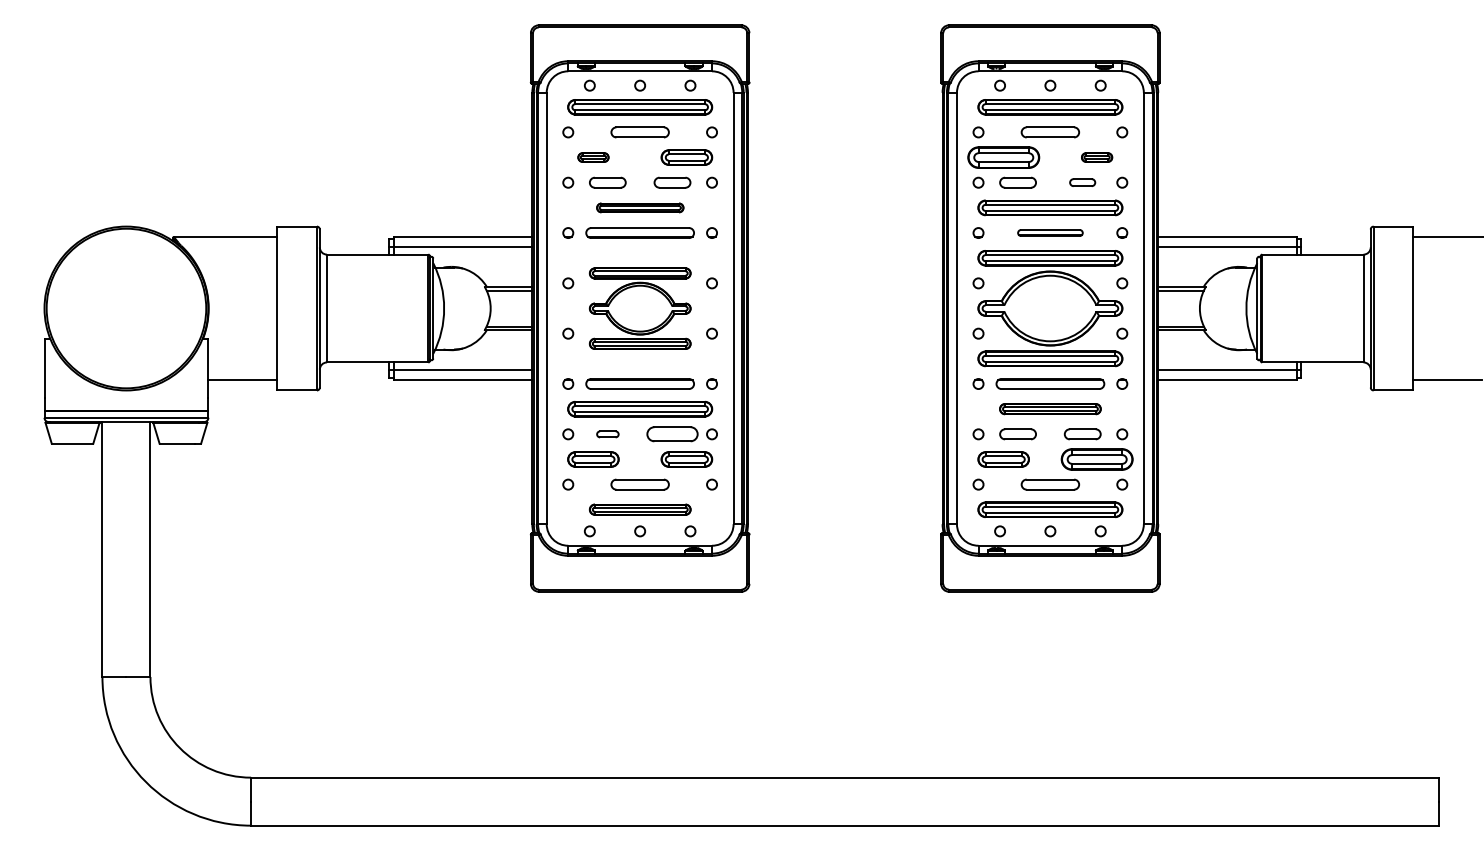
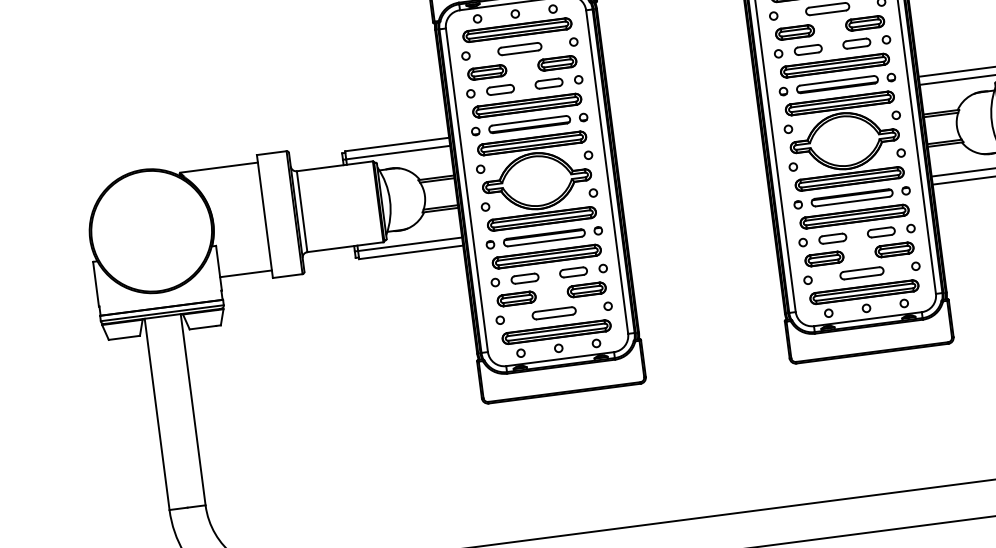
part: (593, 157) -> (487, 72), size x1.67
part: (1003, 157) -> (794, 32), size x0.71
part: (1096, 157) -> (864, 23), size x1.67
part: (1082, 182) -> (856, 43), size x1.43
part: (640, 207) -> (527, 105), size x1.67
part: (1050, 232) -> (837, 84), size x1.67
part: (640, 308) -> (537, 181), size x1.43
part: (1050, 408) -> (854, 216), size x1.43
part: (607, 434) -> (524, 278), size x1.67
part: (672, 434) -> (573, 272), size x0.71
part: (1096, 459) -> (894, 249), size x0.71
part: (640, 509) -> (556, 331), size x1.43

